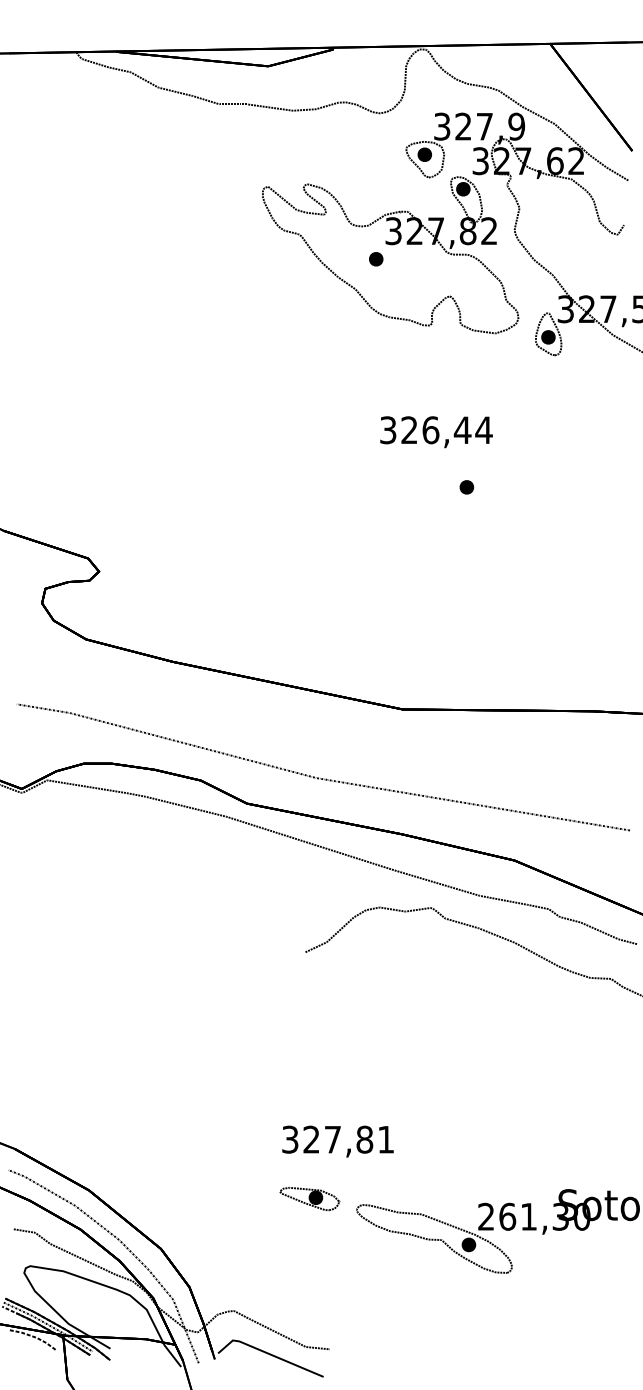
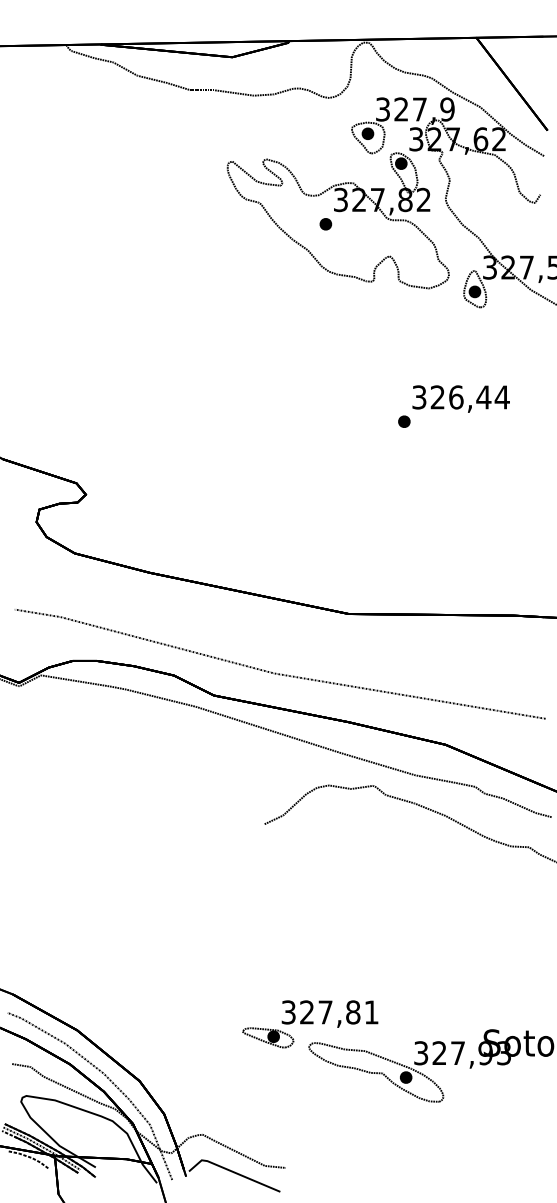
text: (436, 432) -> (461, 399), moved
text: (337, 1141) -> (329, 1014), moved
text: (534, 1216) -> (462, 1052), 261,30 -> 327,93

